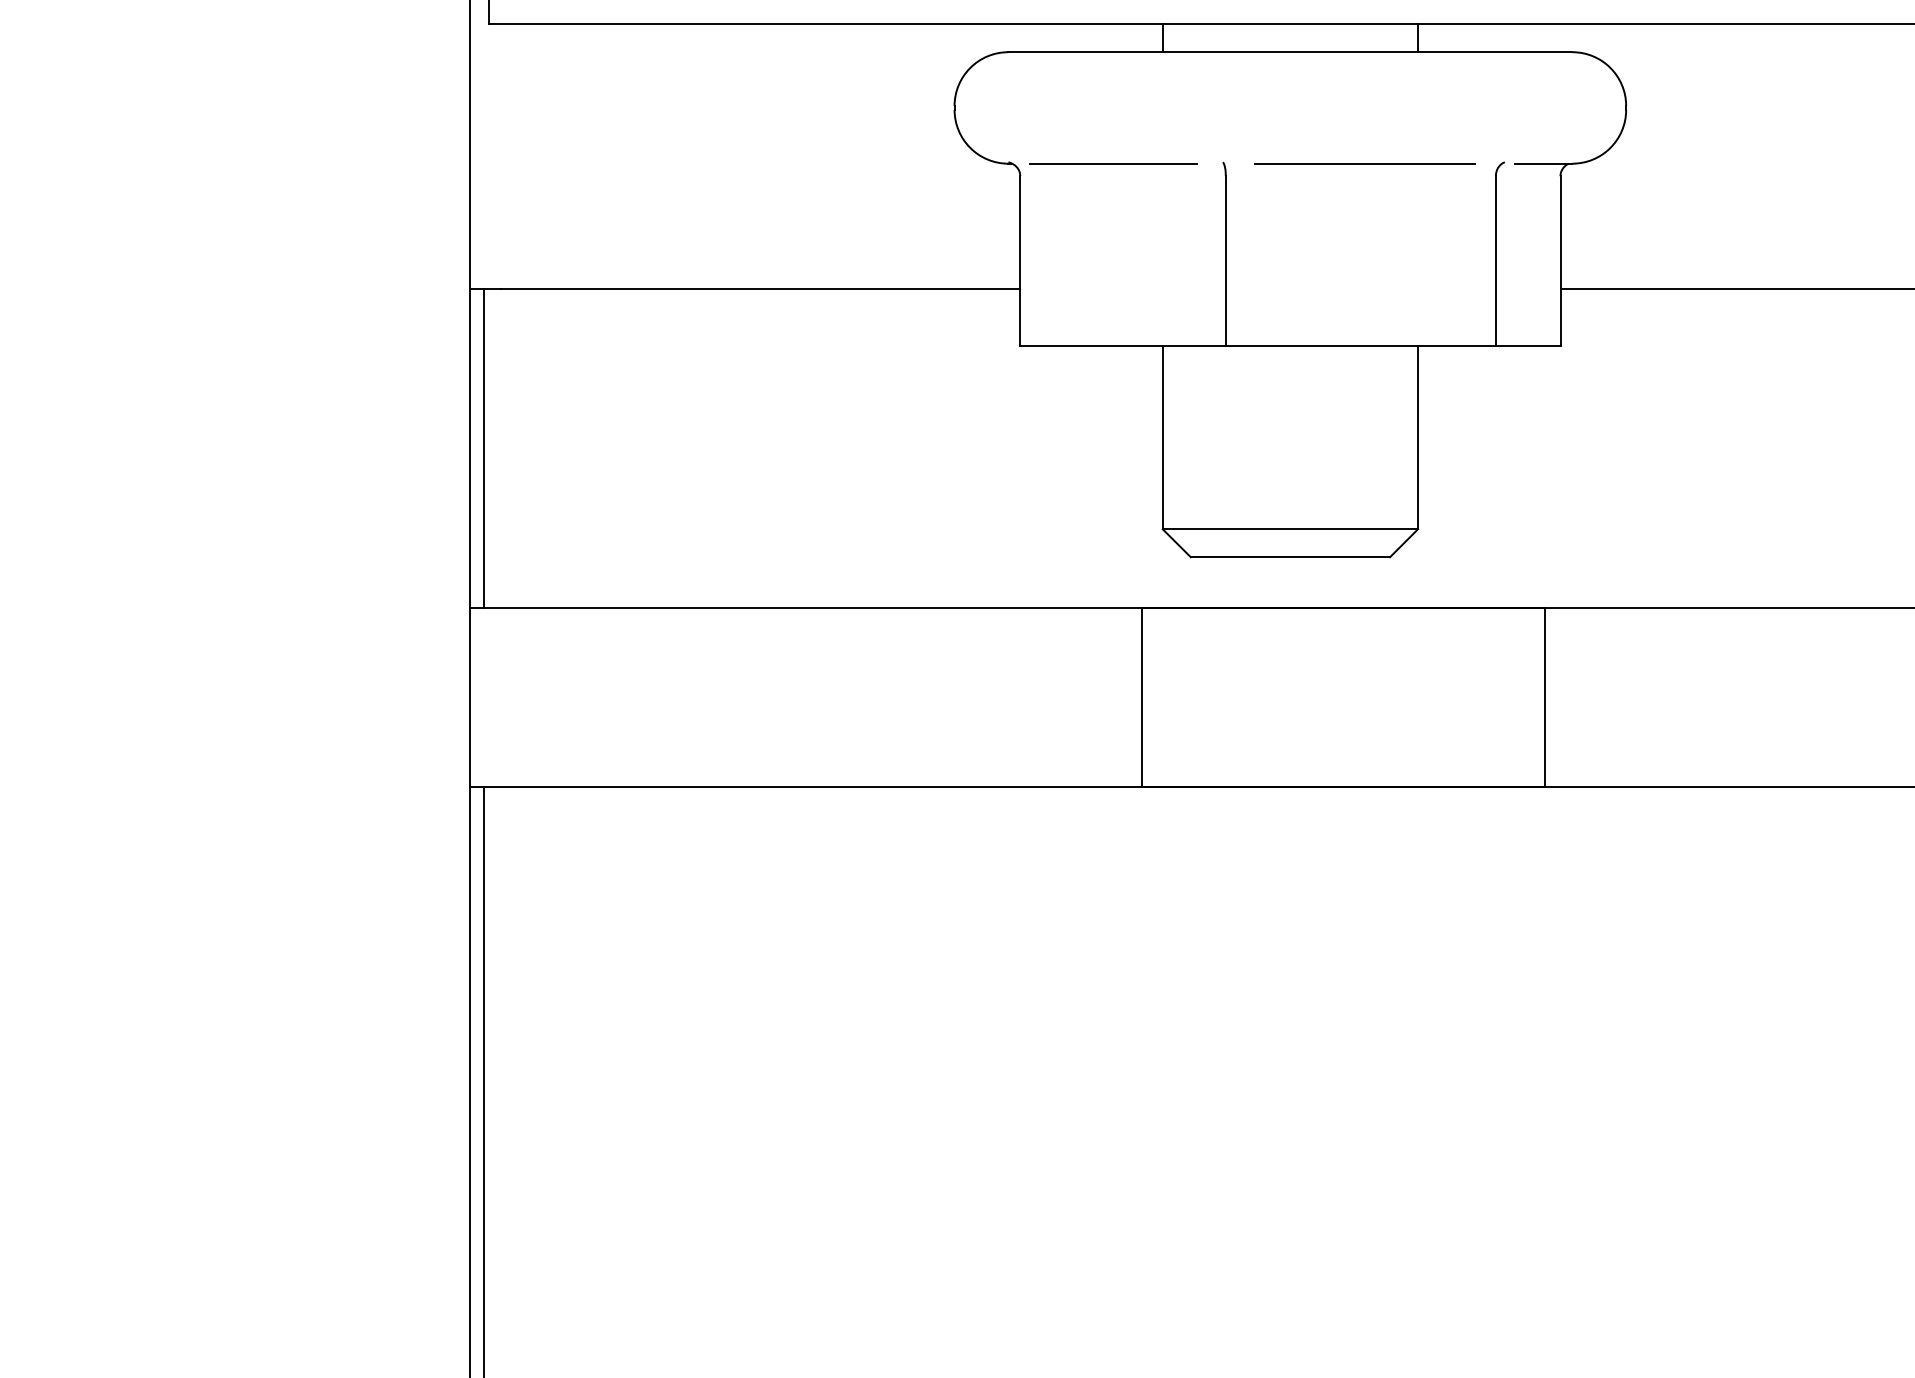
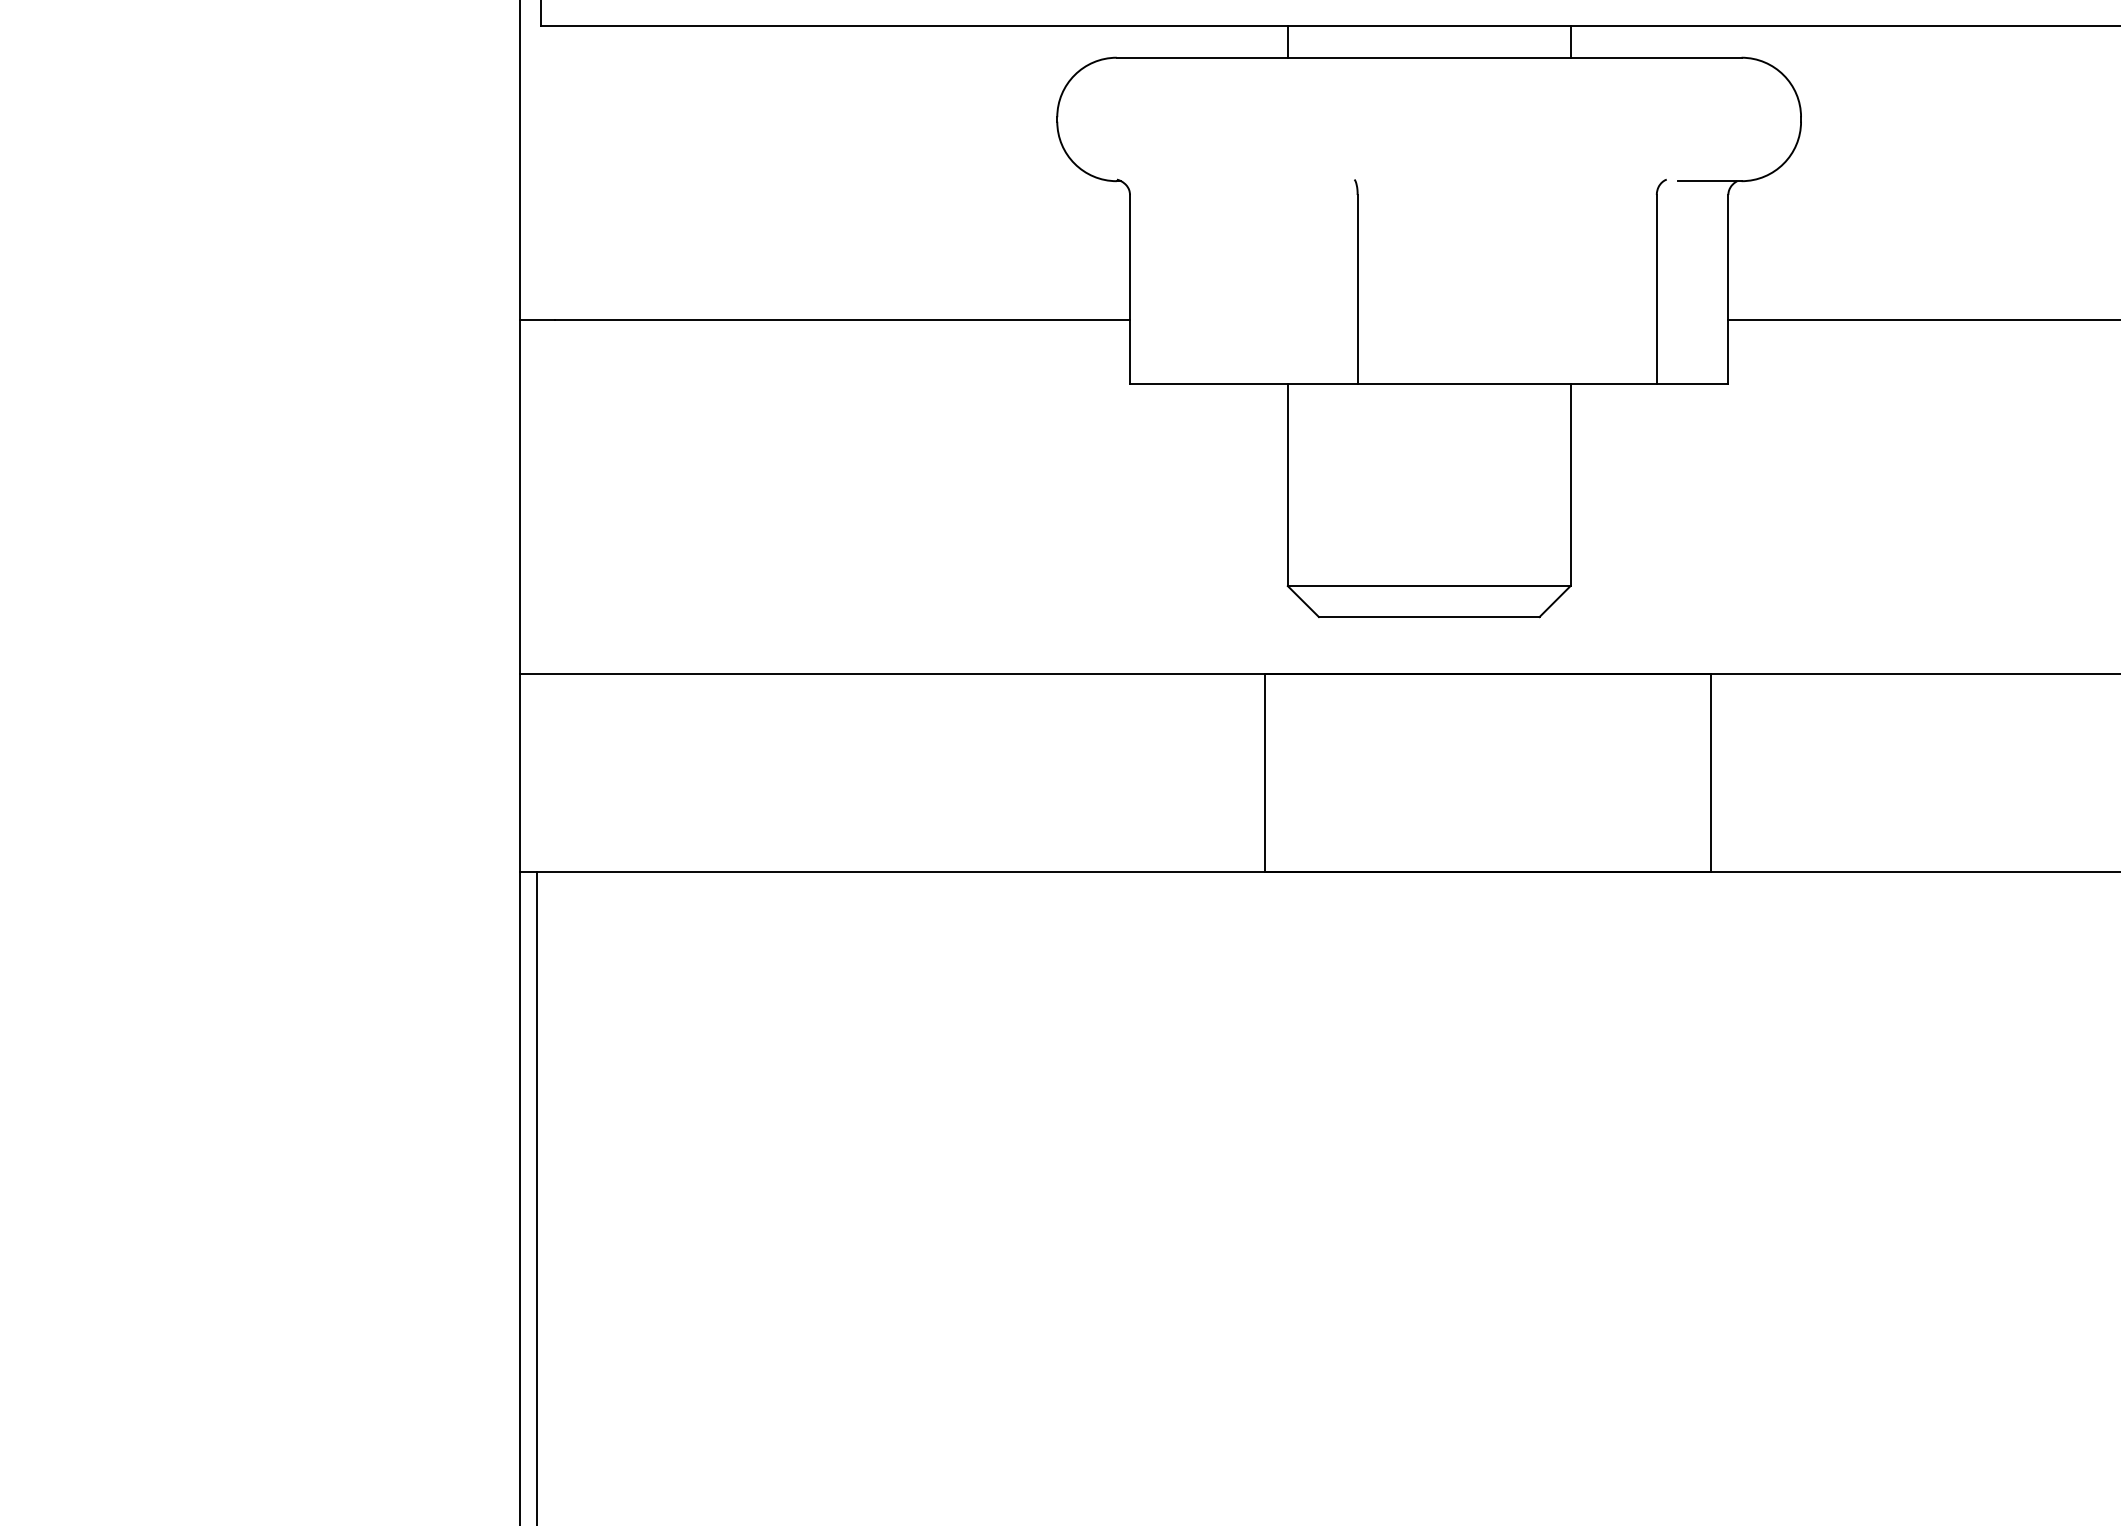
line: (1113, 163) -> (1233, 181), removed
line: (1364, 163) -> (1511, 180), removed
line: (484, 448) -> (536, 496), removed

